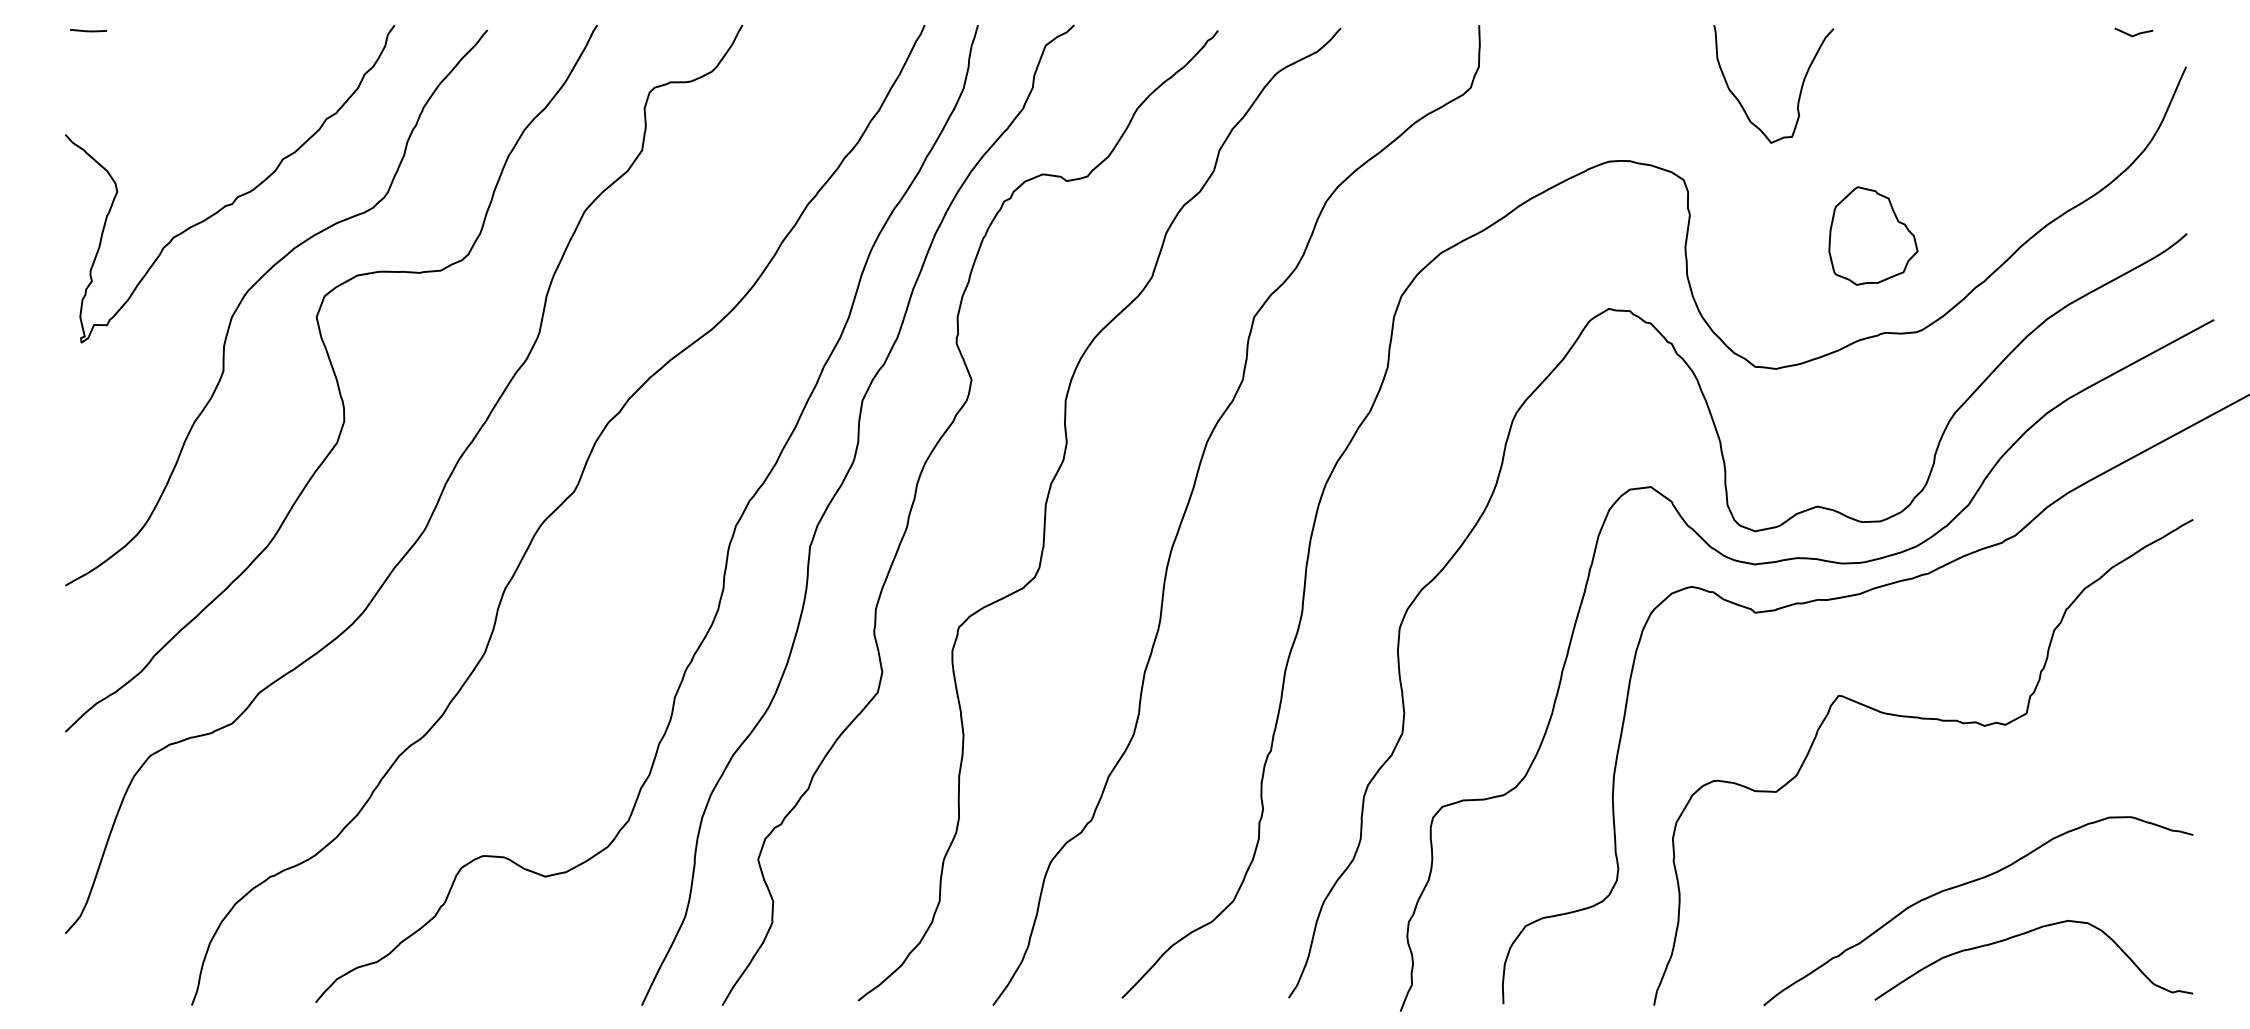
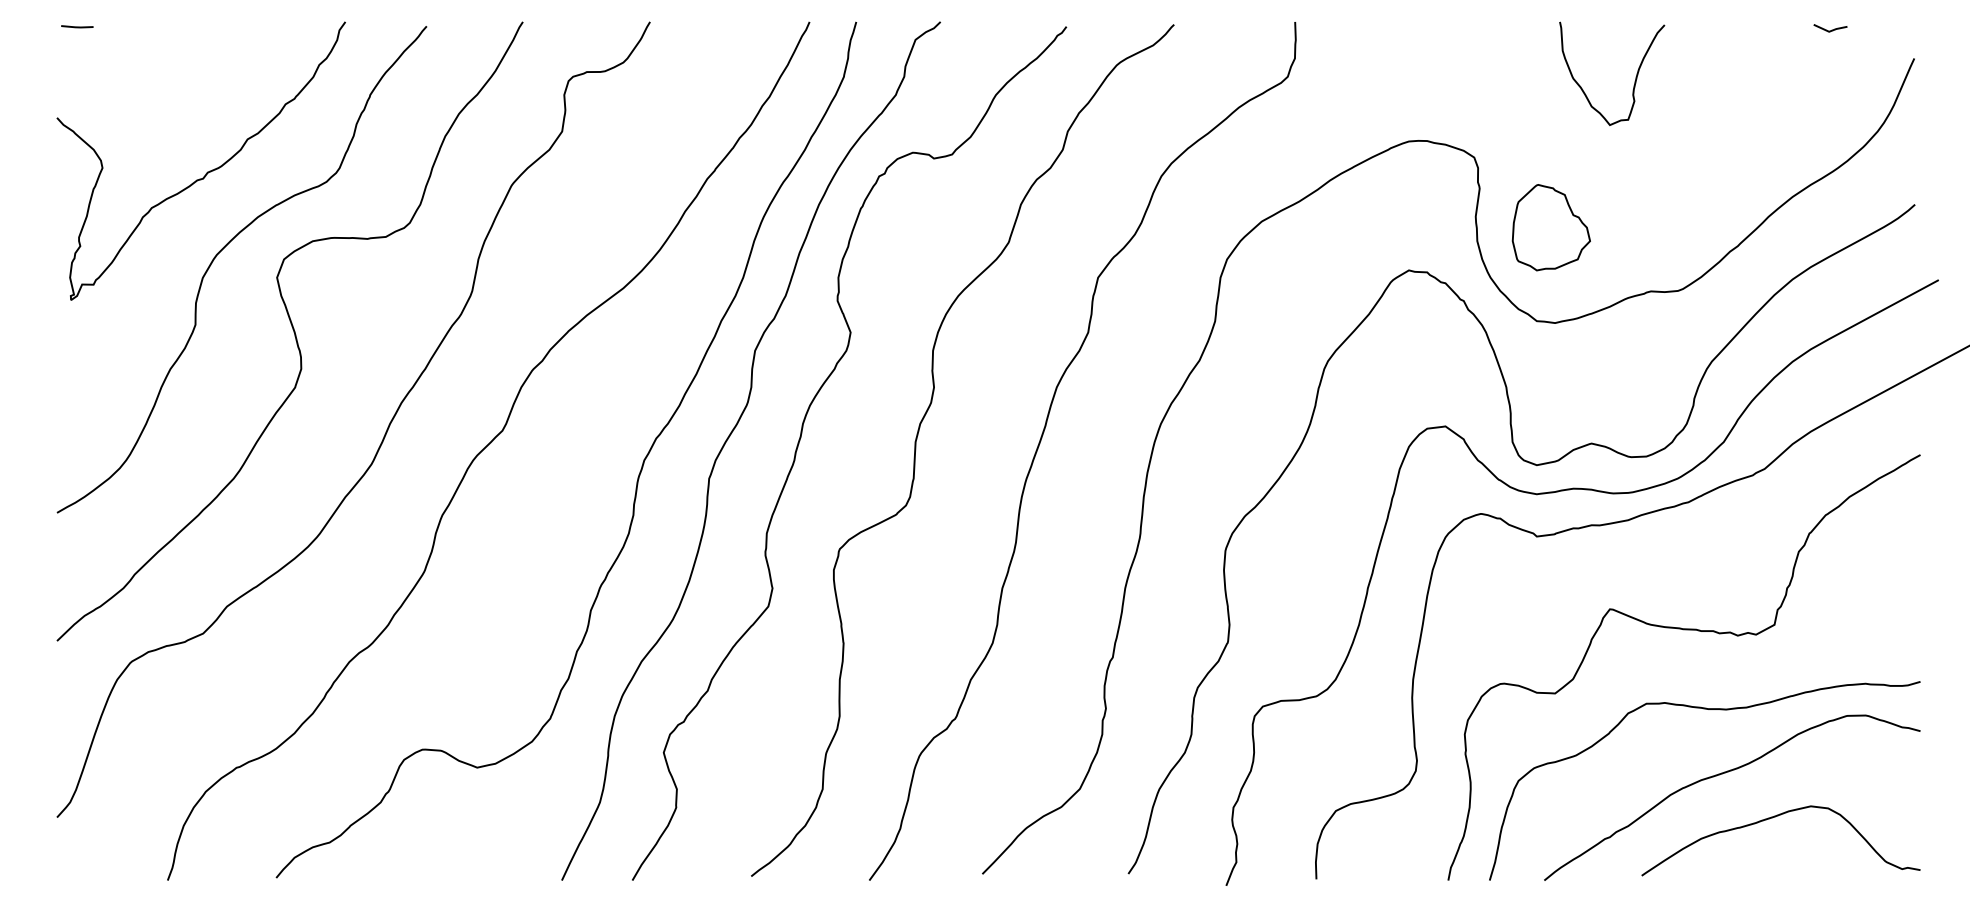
line: (2135, 33) -> (1831, 29), moved
curve: (1800, 88) -> (1635, 77), moved
part: (1872, 235) -> (1550, 227), moved
curve: (1946, 810) -> (1704, 709), added

